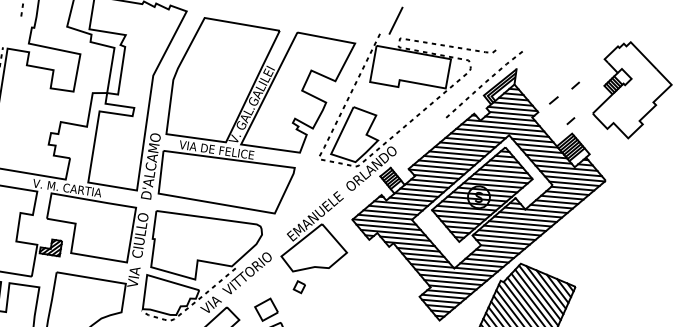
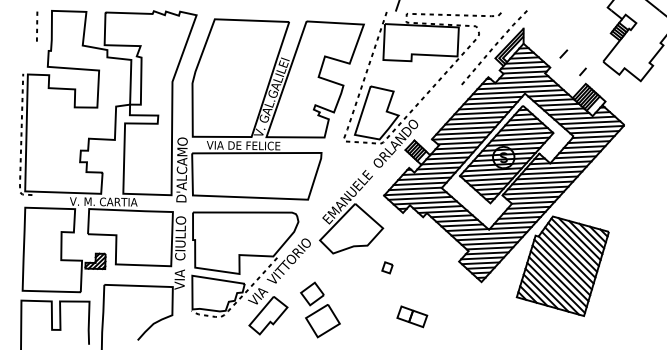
line: (575, 85) -> (582, 36), removed
part: (299, 286) -> (387, 267), moved

